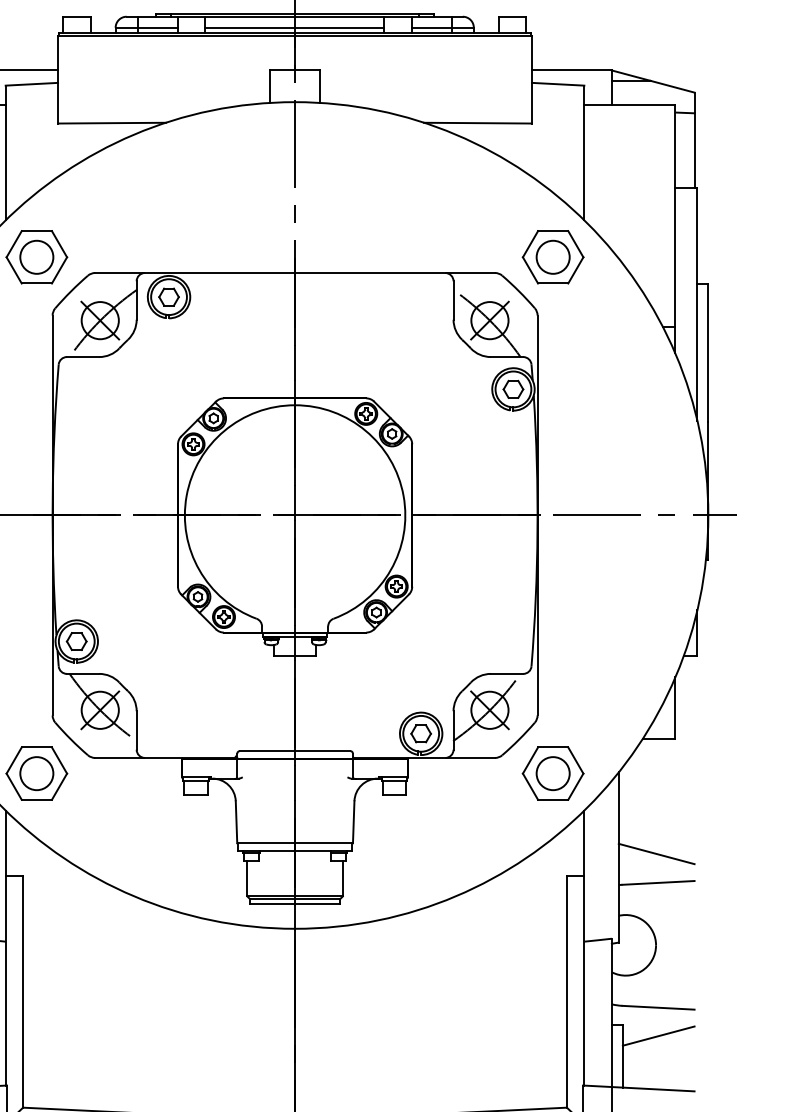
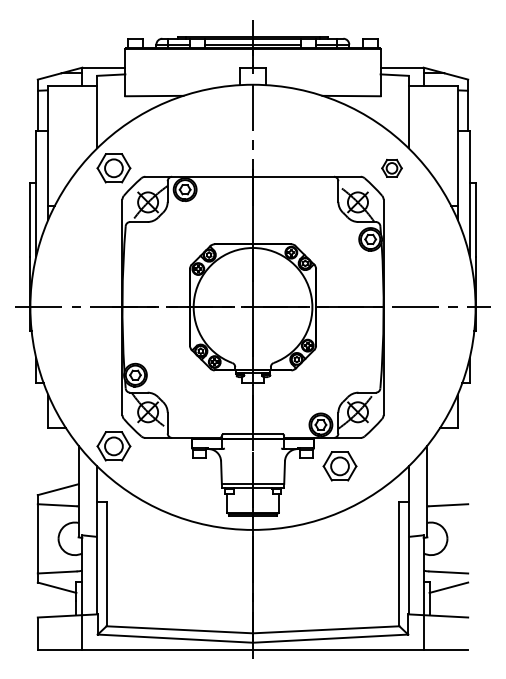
part: (552, 257) -> (391, 168), size x0.6
part: (552, 773) -> (339, 466), moved
line: (656, 853) -> (447, 489), removed

